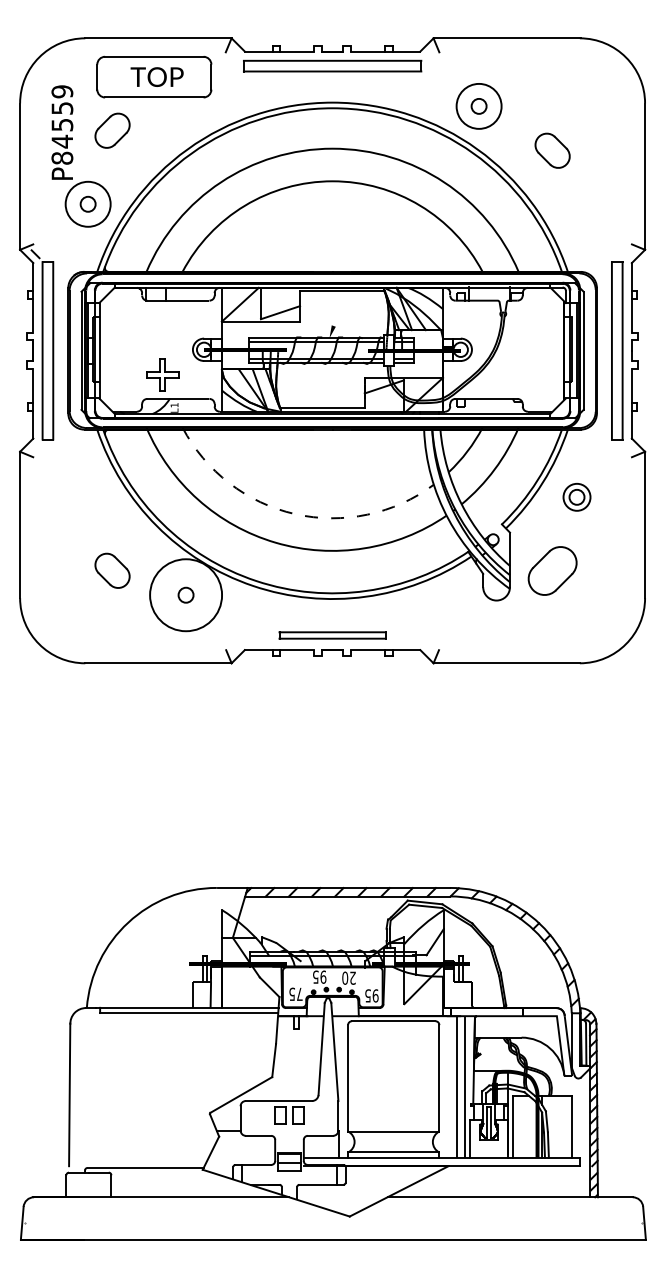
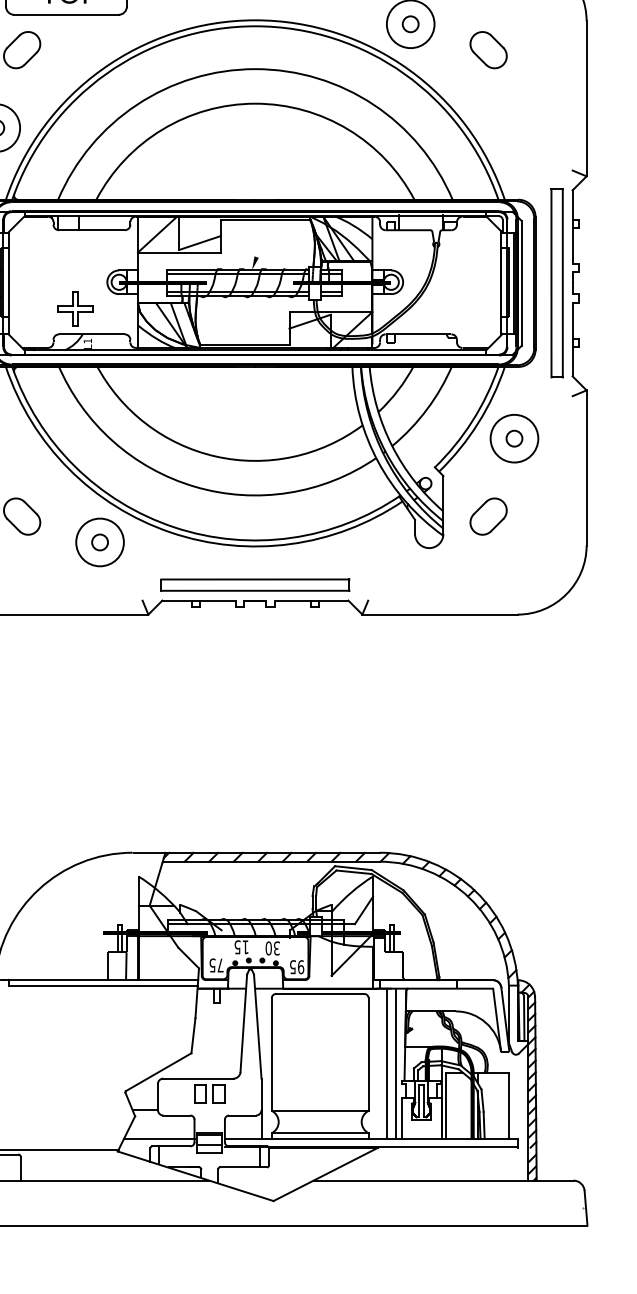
part: (552, 150) -> (488, 49), moved
circle: (576, 496) -> (513, 437), size x1.67
arc: (295, 514) -> (216, 456), dashed -> solid
part: (552, 570) -> (488, 516), size x0.71
circle: (185, 594) -> (99, 541), size x0.62
part: (332, 635) -> (255, 585), size x1.67
text: (323, 976) -> (245, 946), 95 -> 15
text: (352, 977) -> (276, 947), 20 -> 30
line: (241, 1157) -> (158, 1138), added

